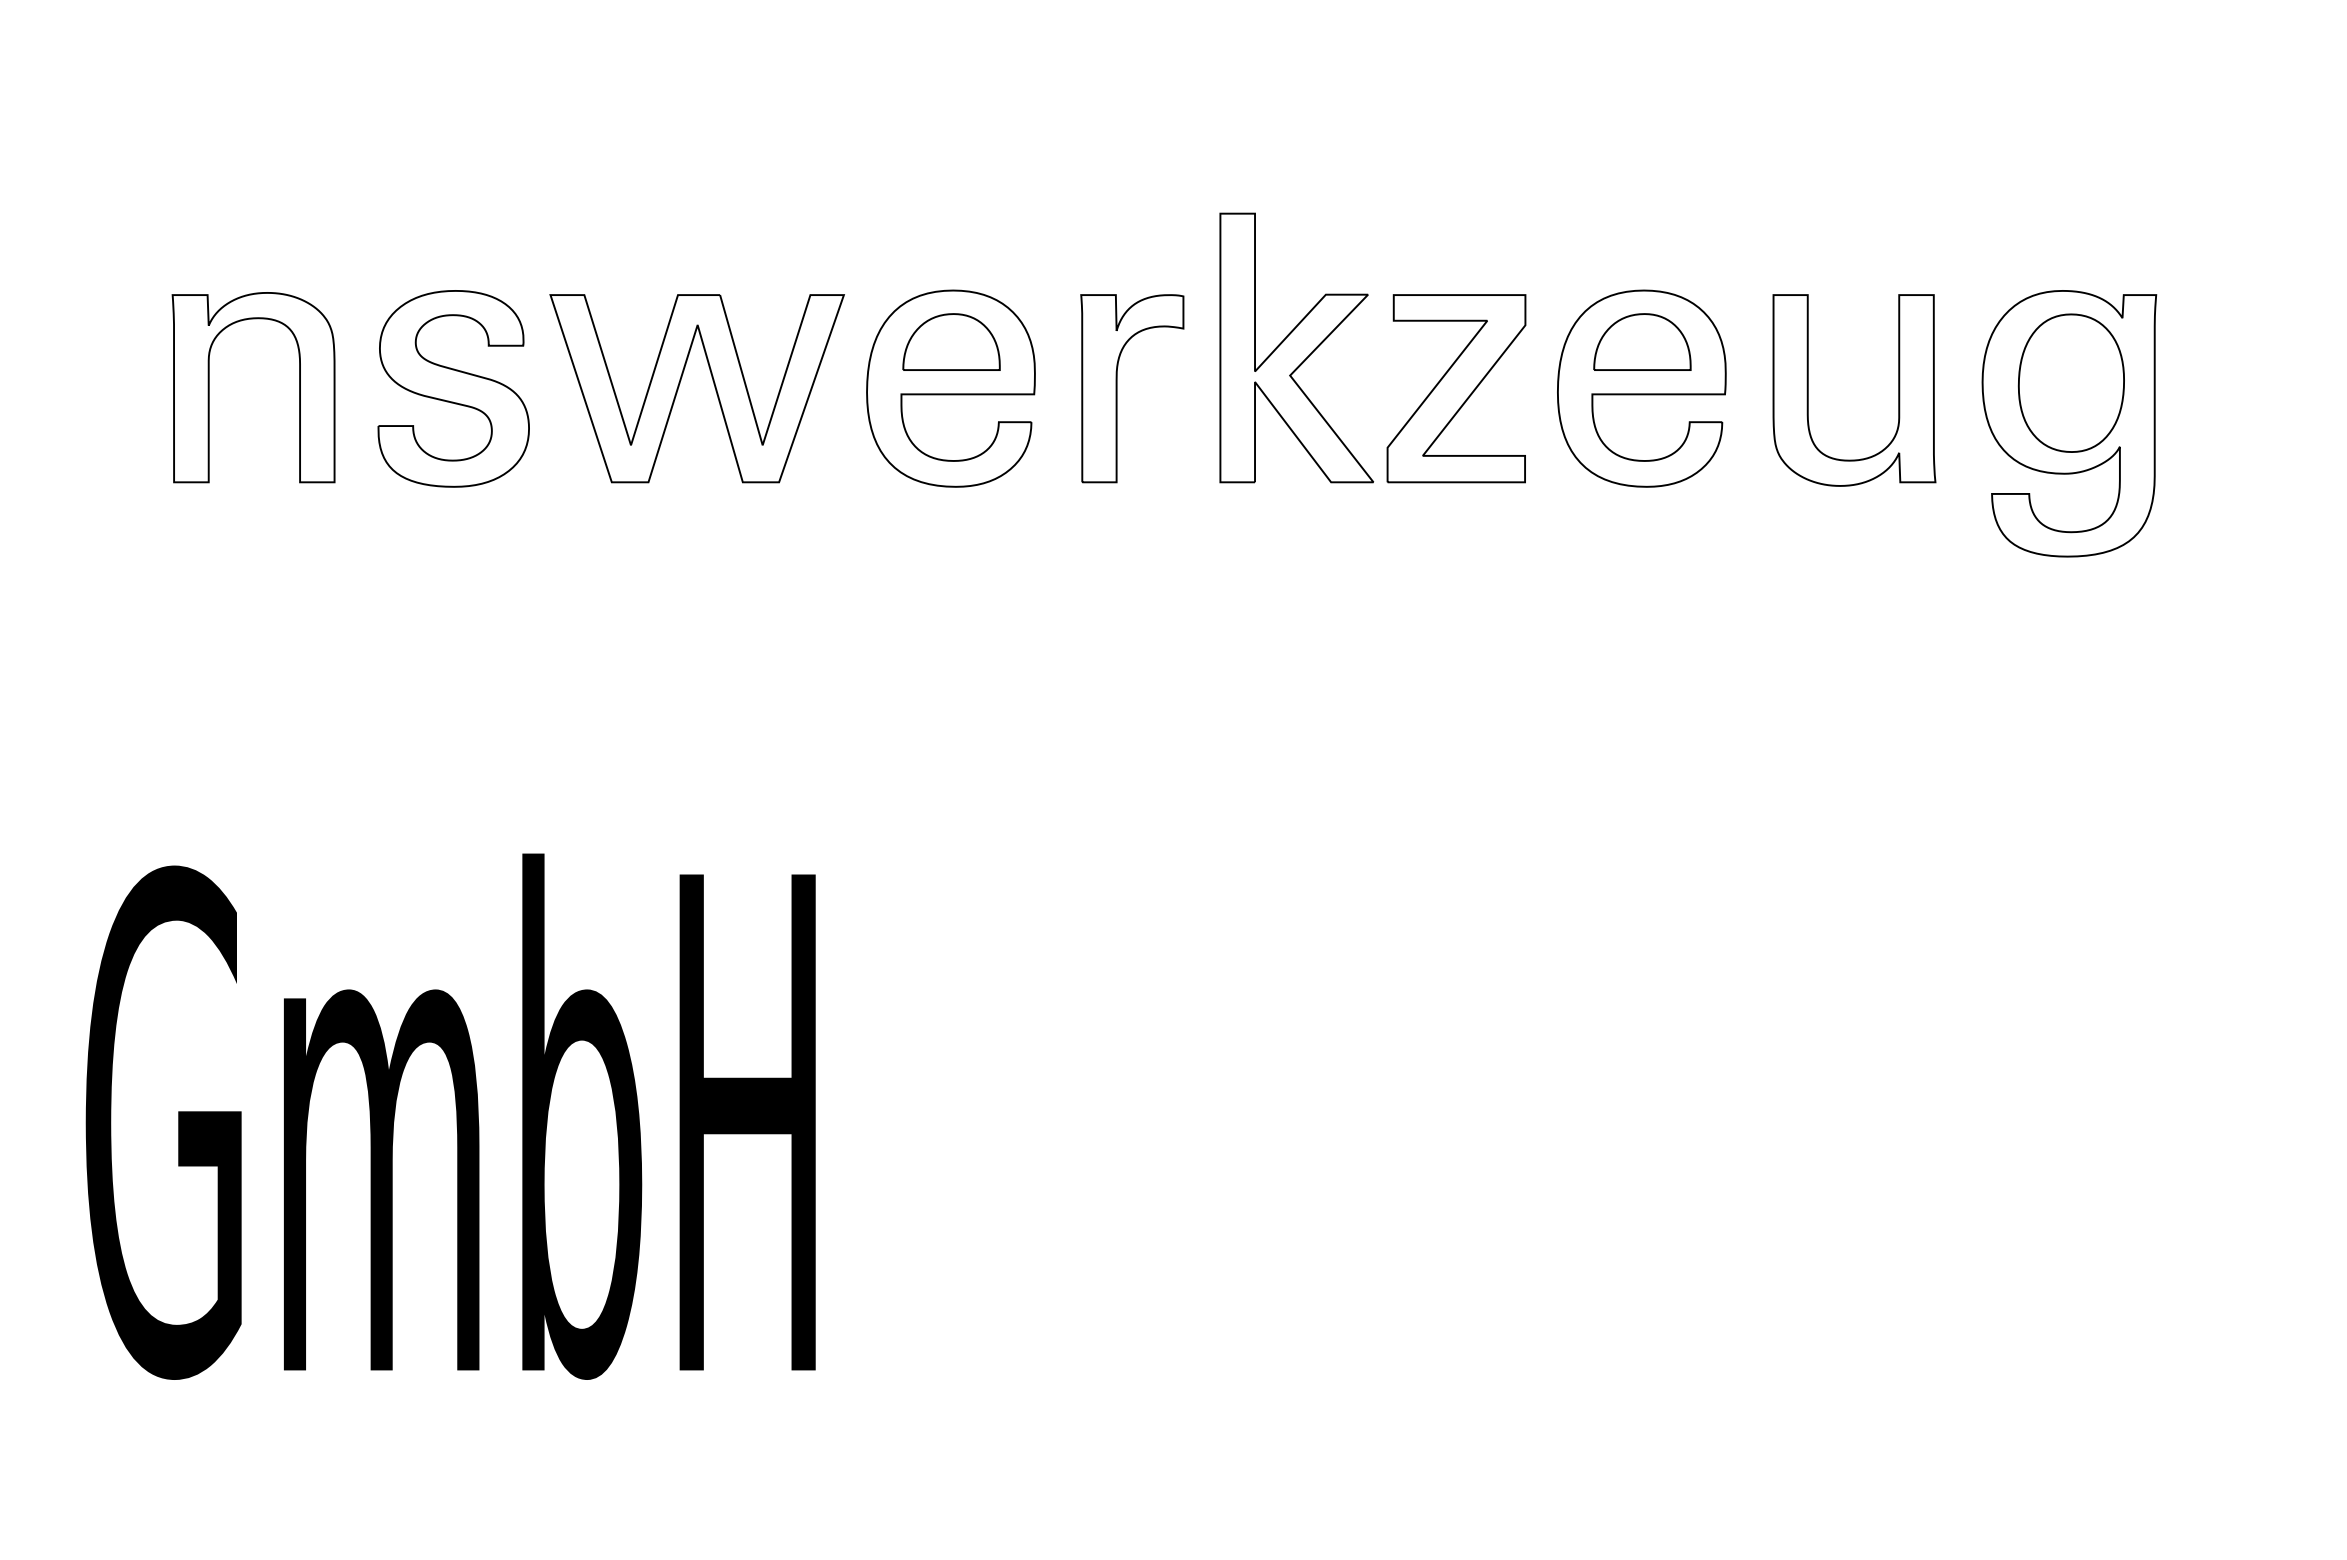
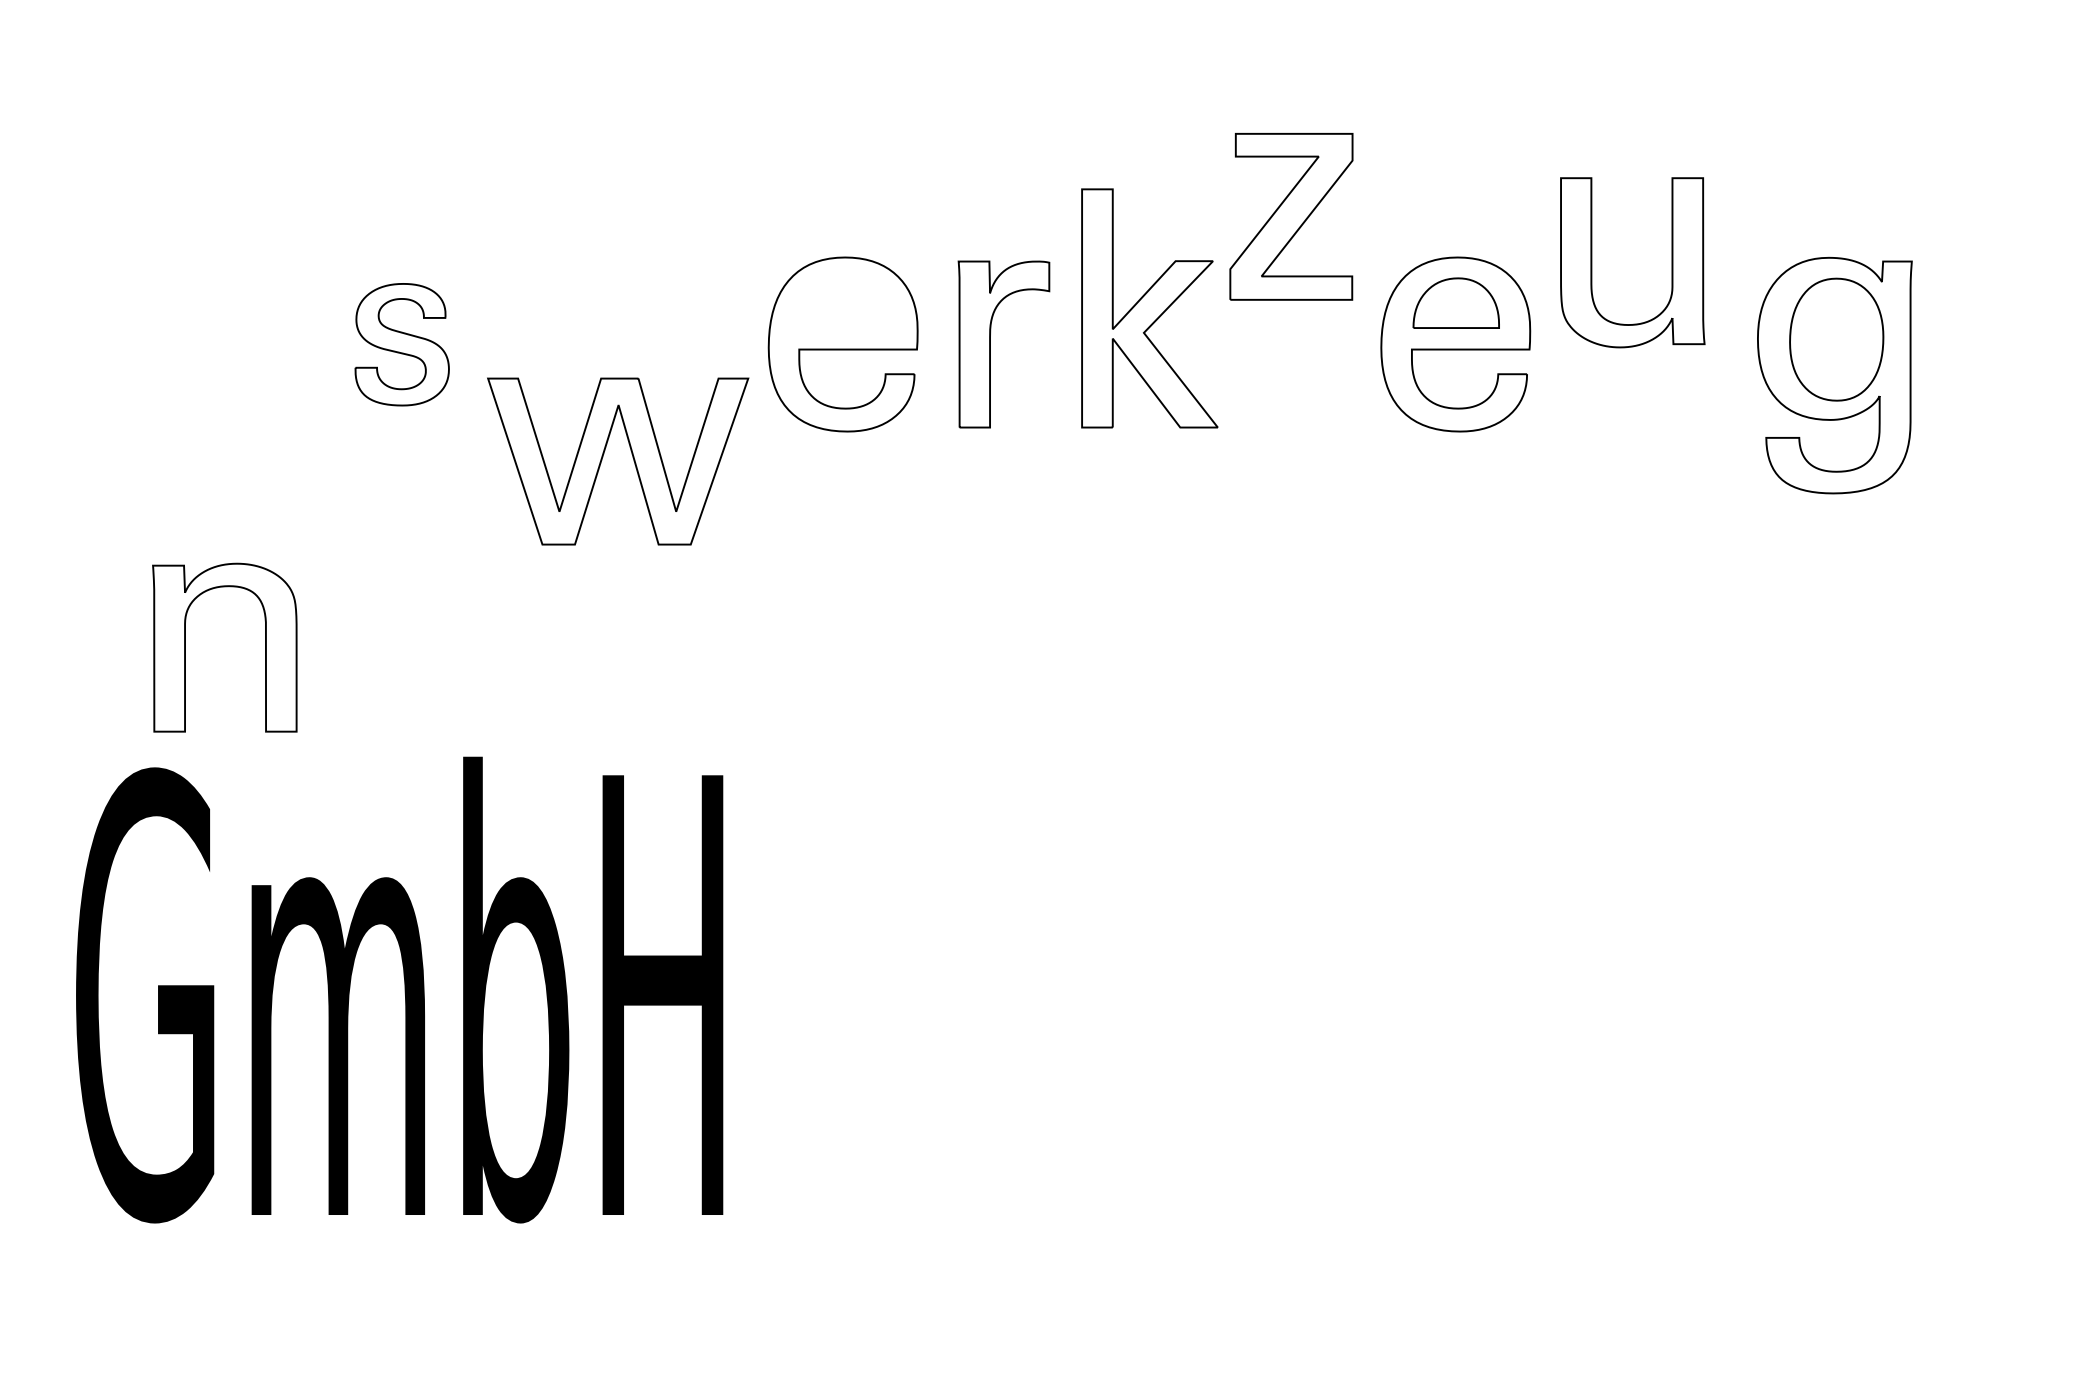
part: (951, 341) -> (843, 302), removed
part: (680, 383) -> (603, 456), moved
part: (209, 387) -> (185, 647), moved
part: (453, 388) -> (402, 344), size x0.7
part: (1456, 388) -> (1291, 216), moved
part: (1898, 390) -> (1671, 262), moved

